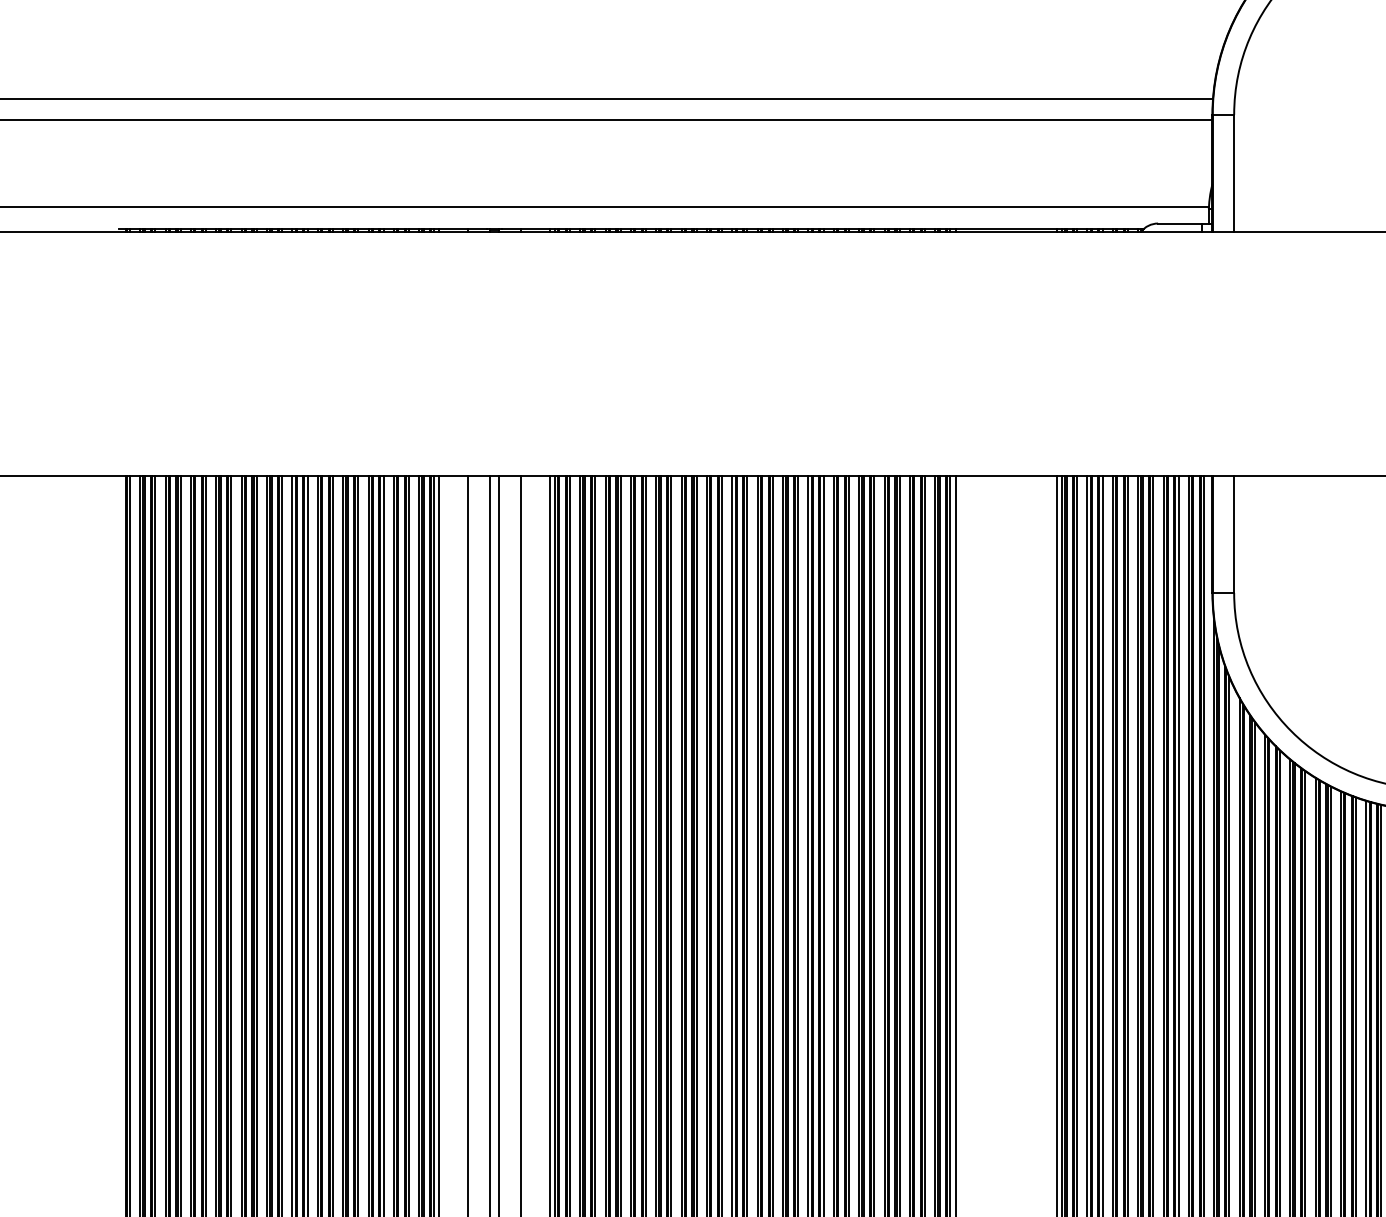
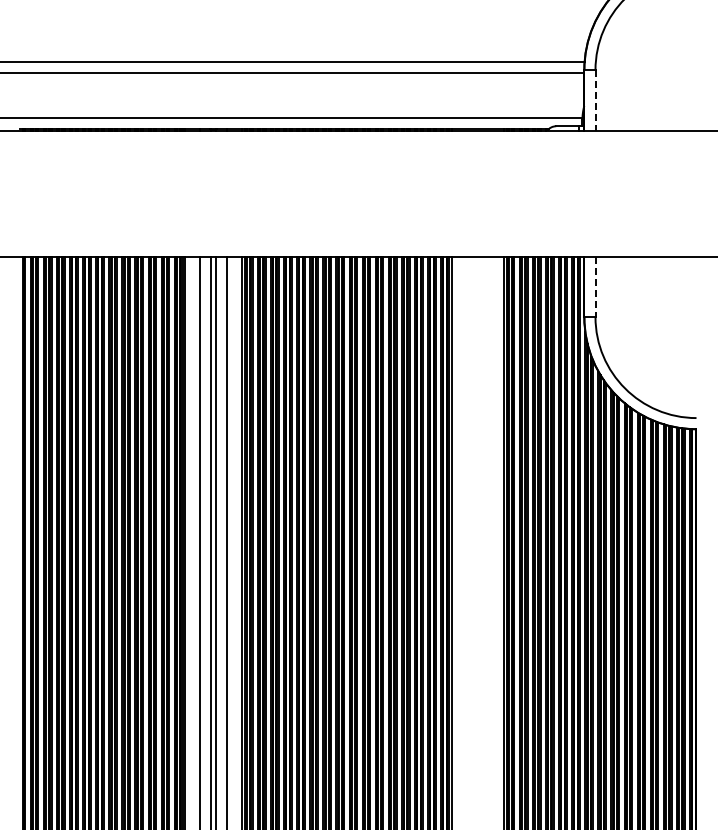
line: (1234, 173) -> (595, 100), solid -> dashed
line: (1234, 535) -> (595, 287), solid -> dashed

